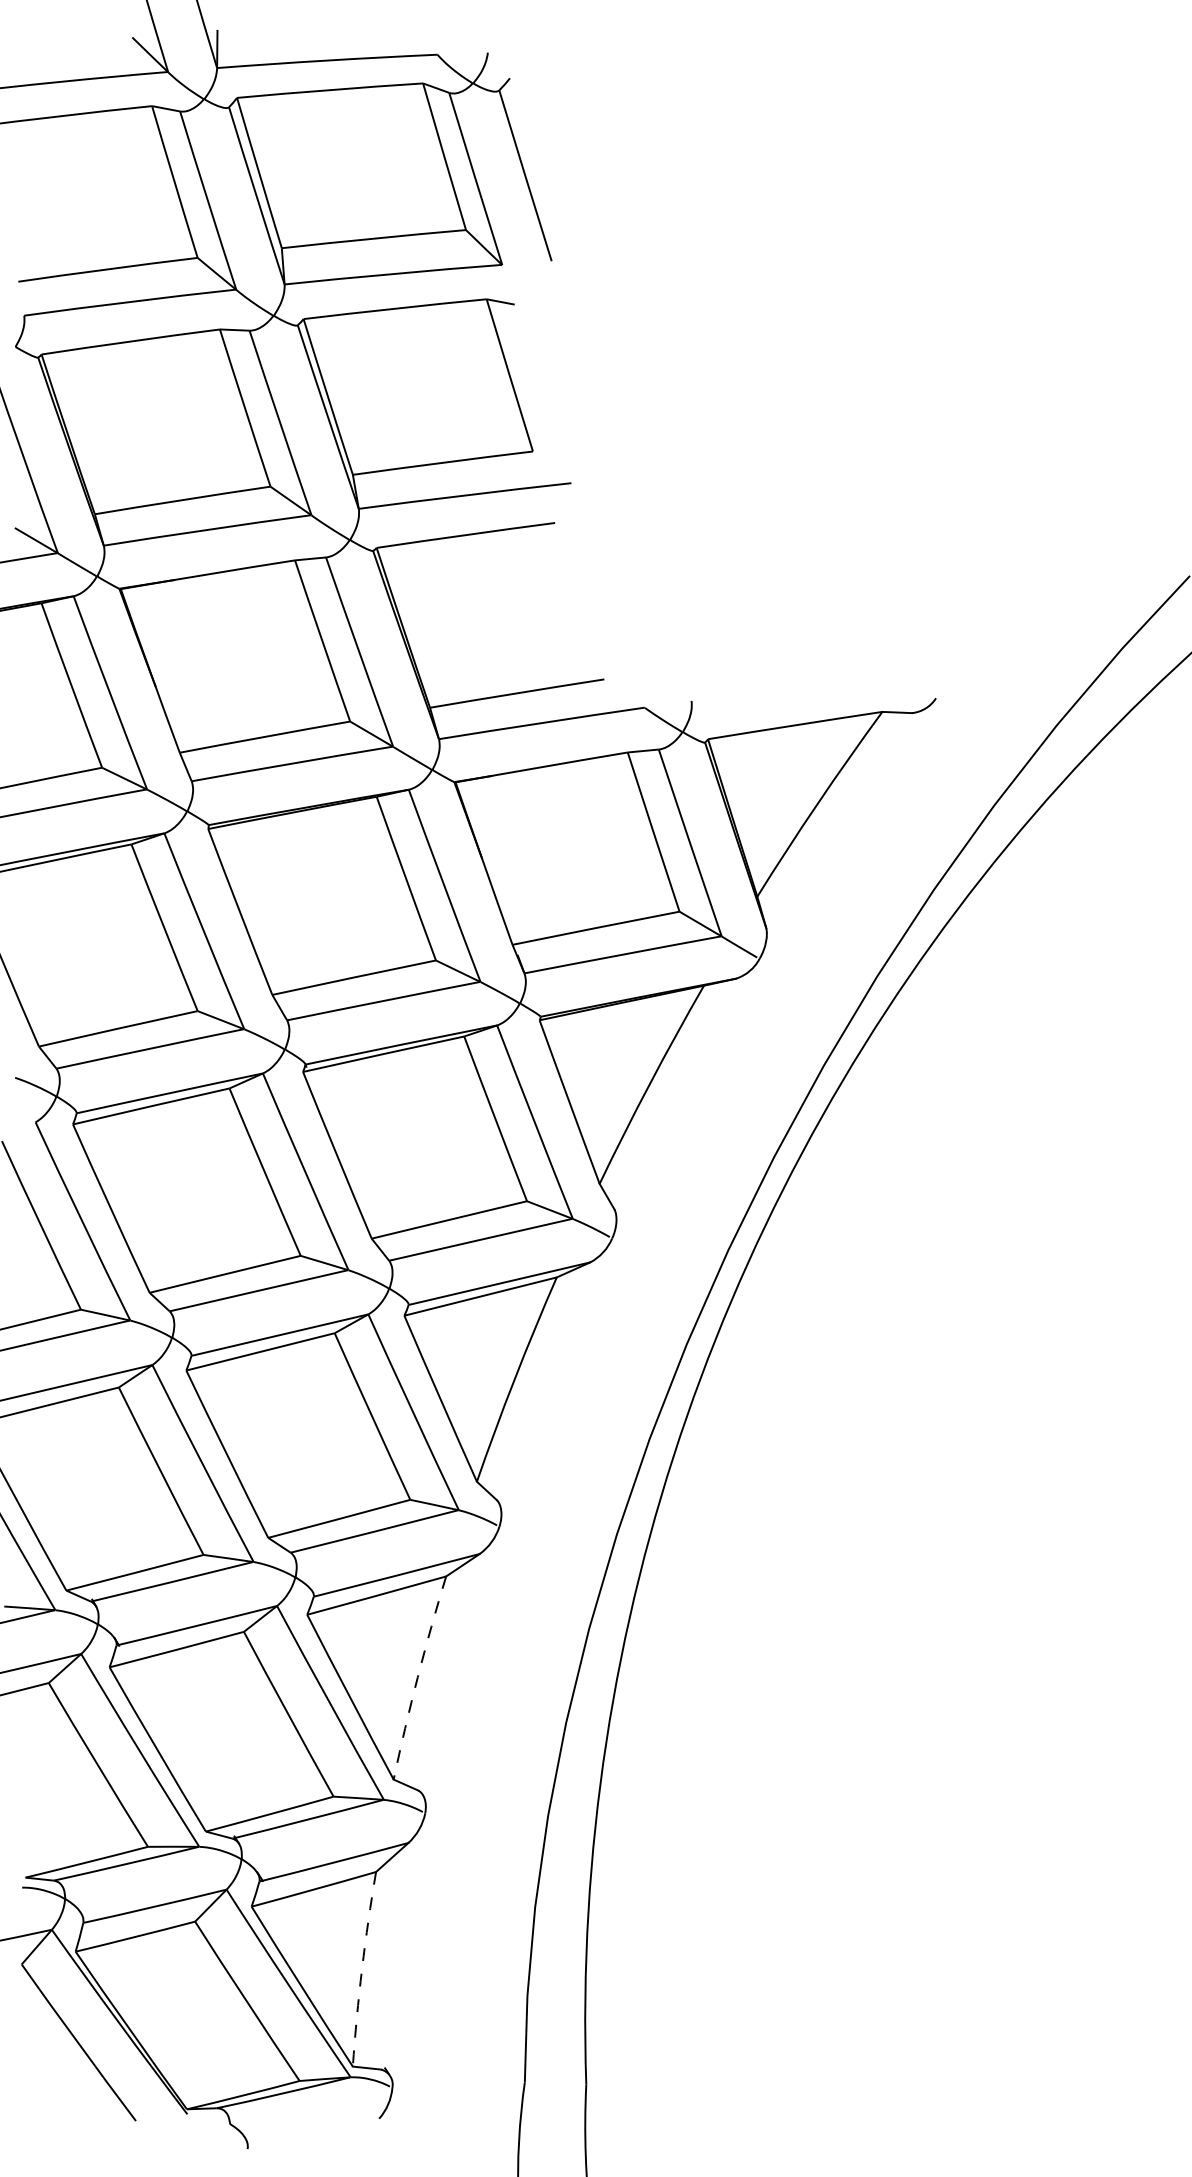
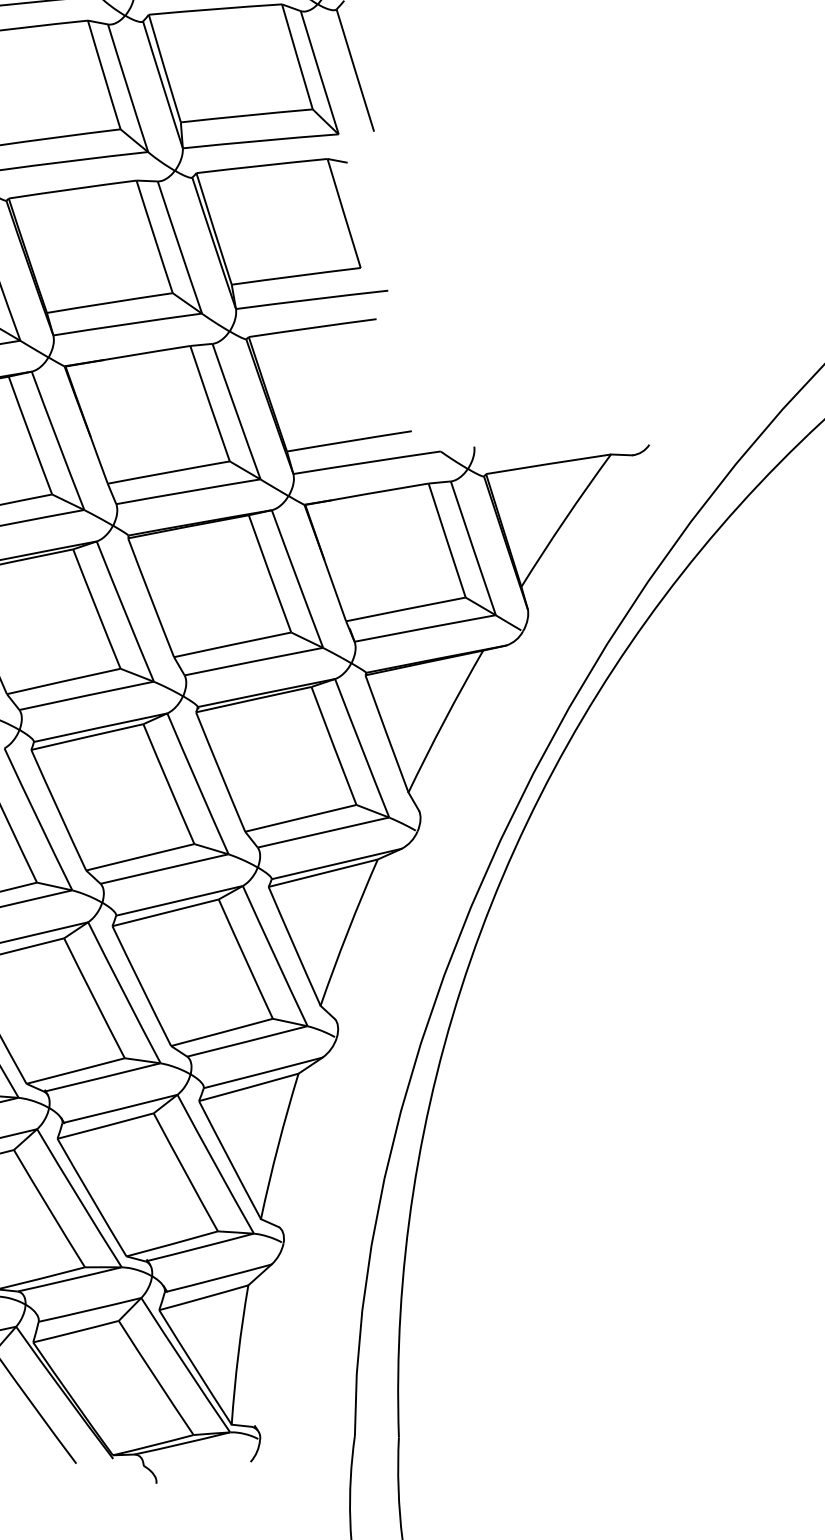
arc: (417, 1677) -> (278, 1146), dashed -> solid
arc: (362, 1969) -> (238, 1355), dashed -> solid

